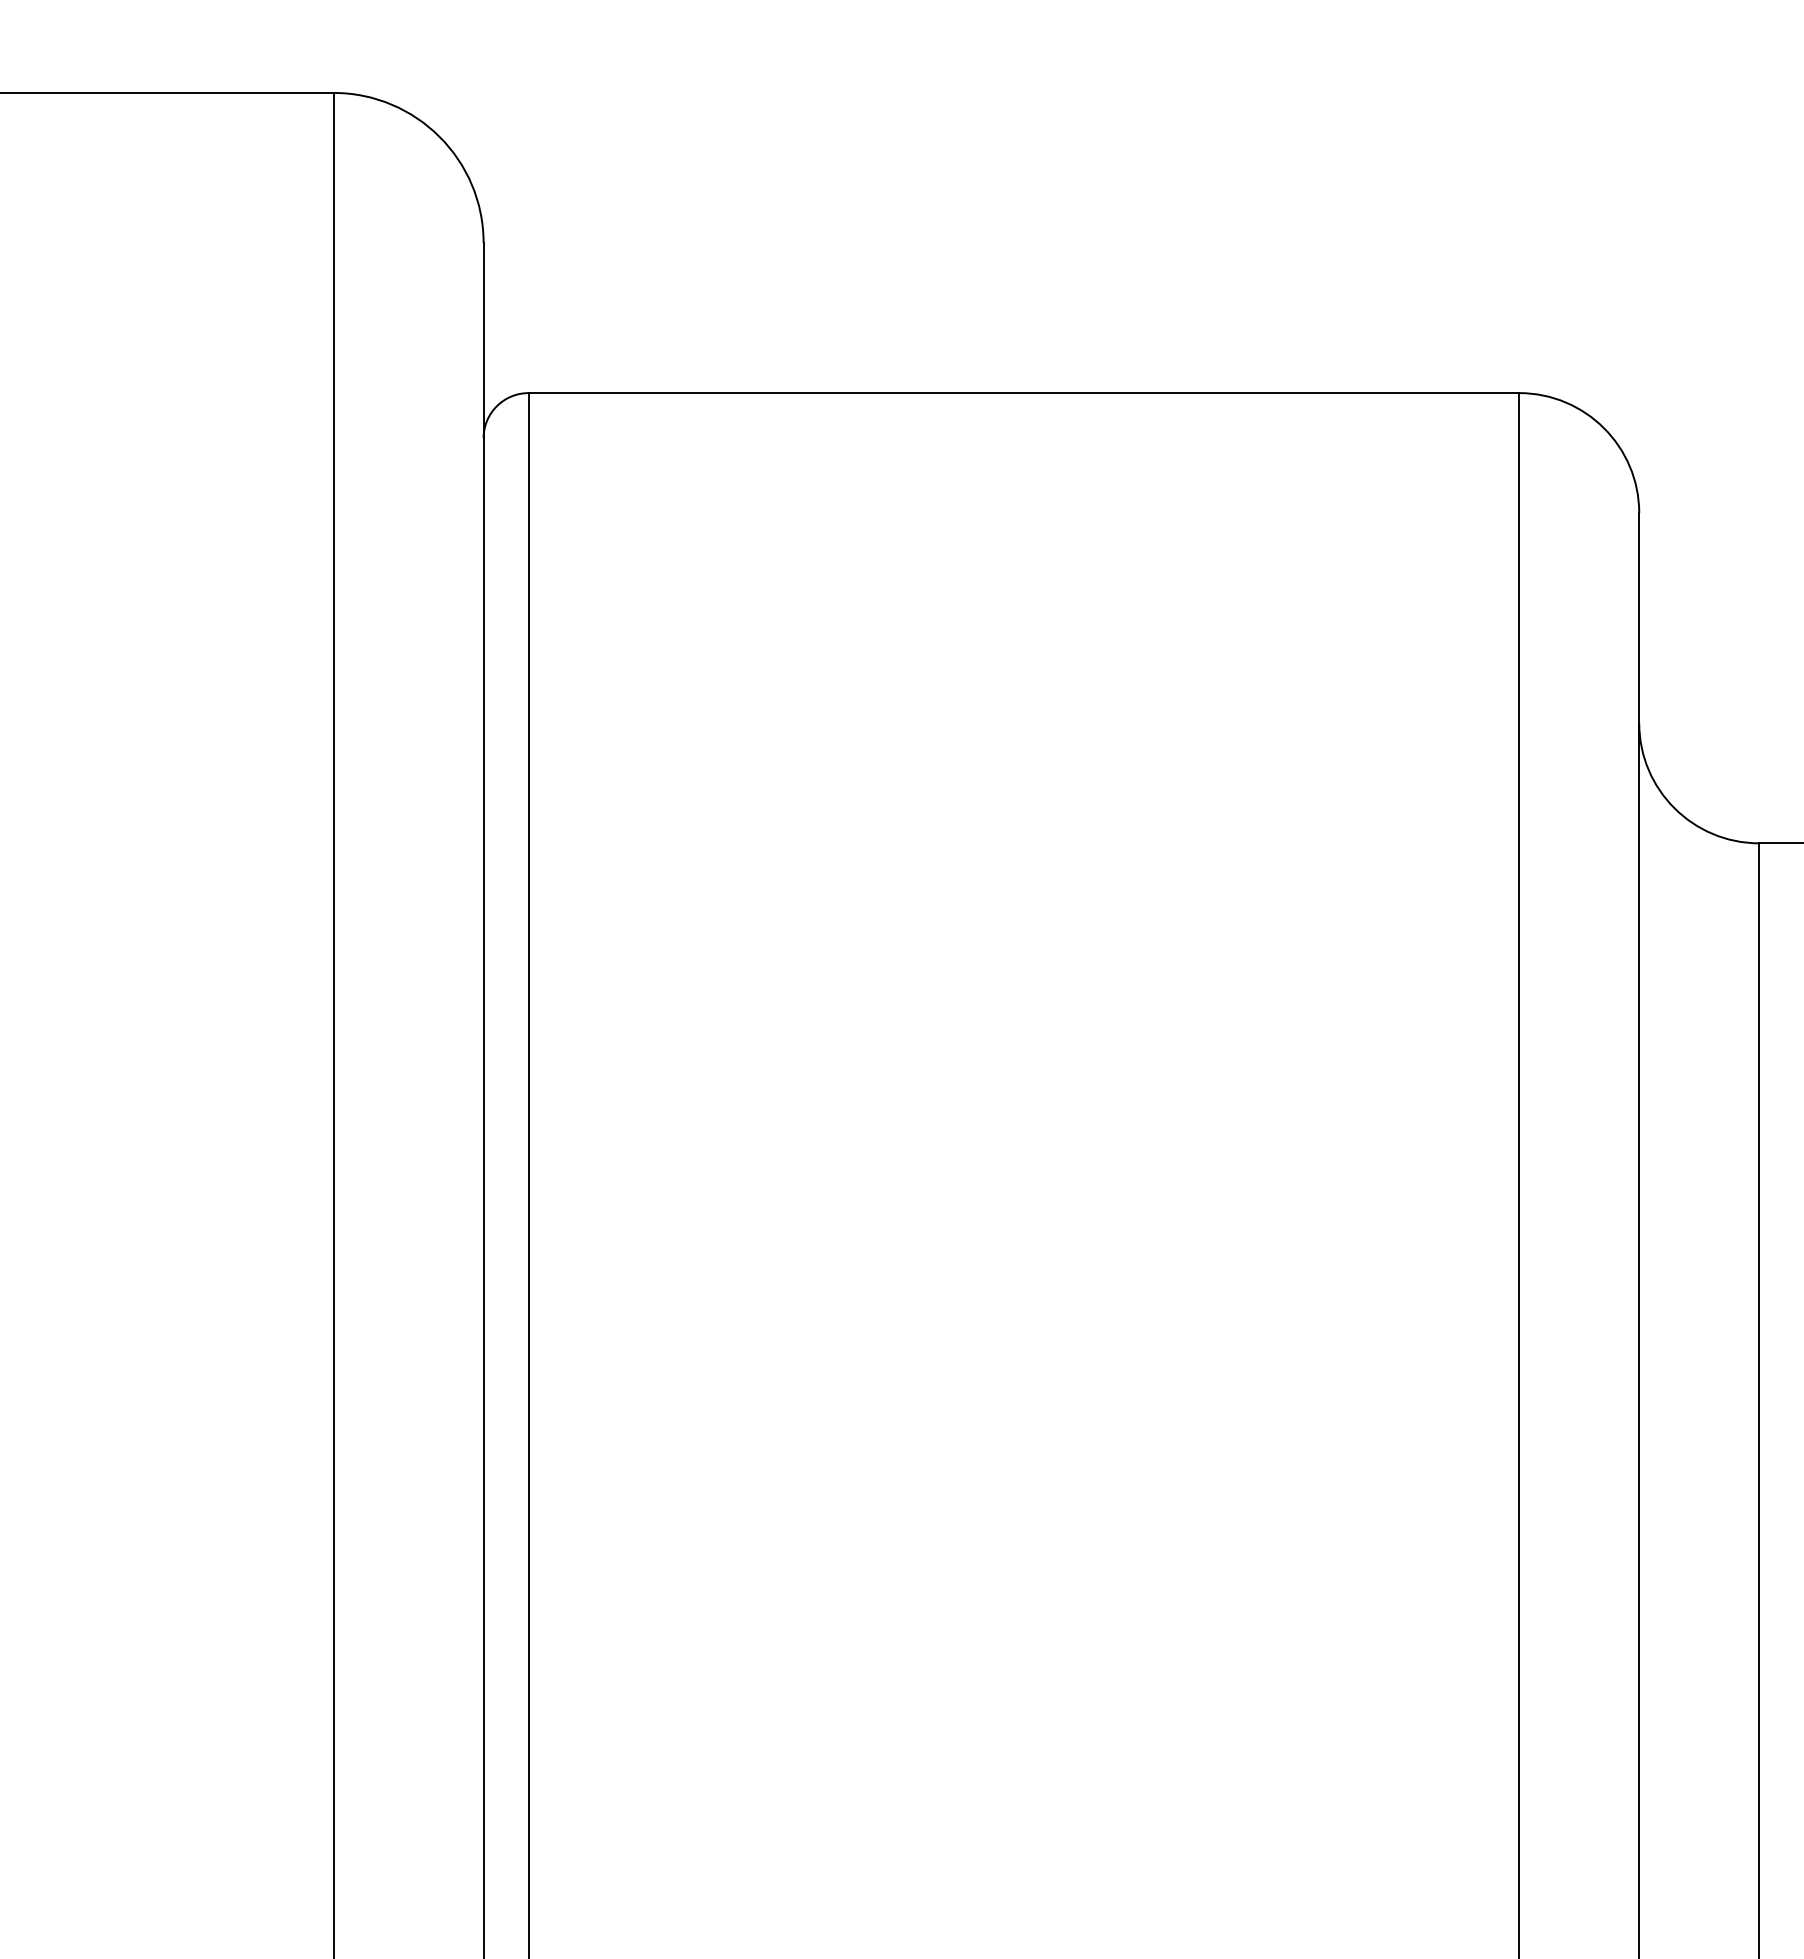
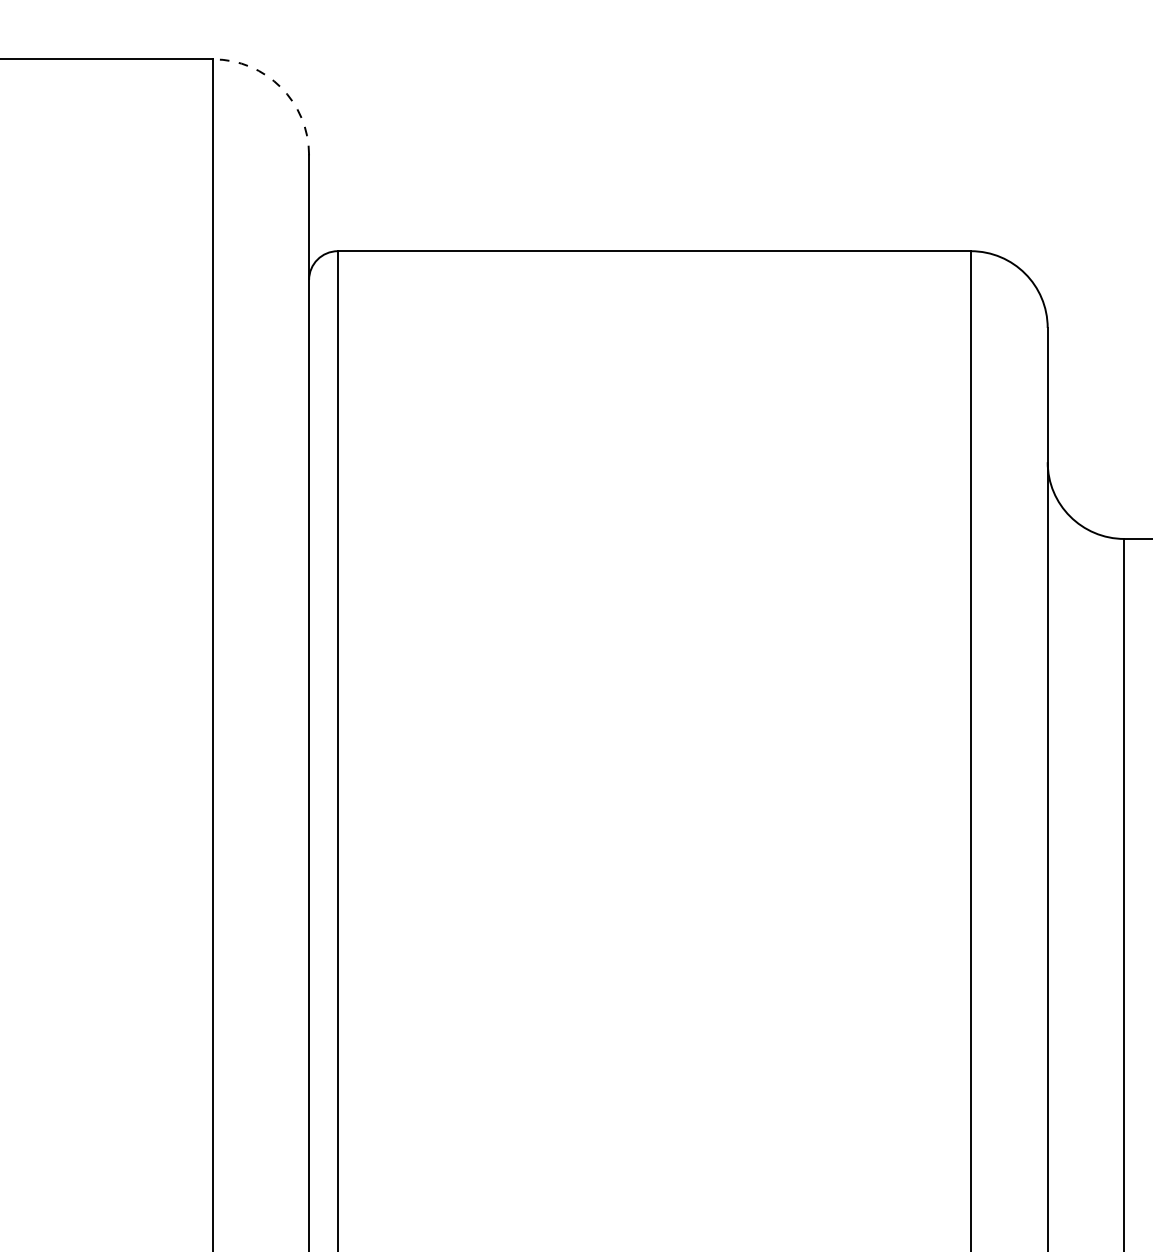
arc: (440, 136) -> (281, 87), solid -> dashed

